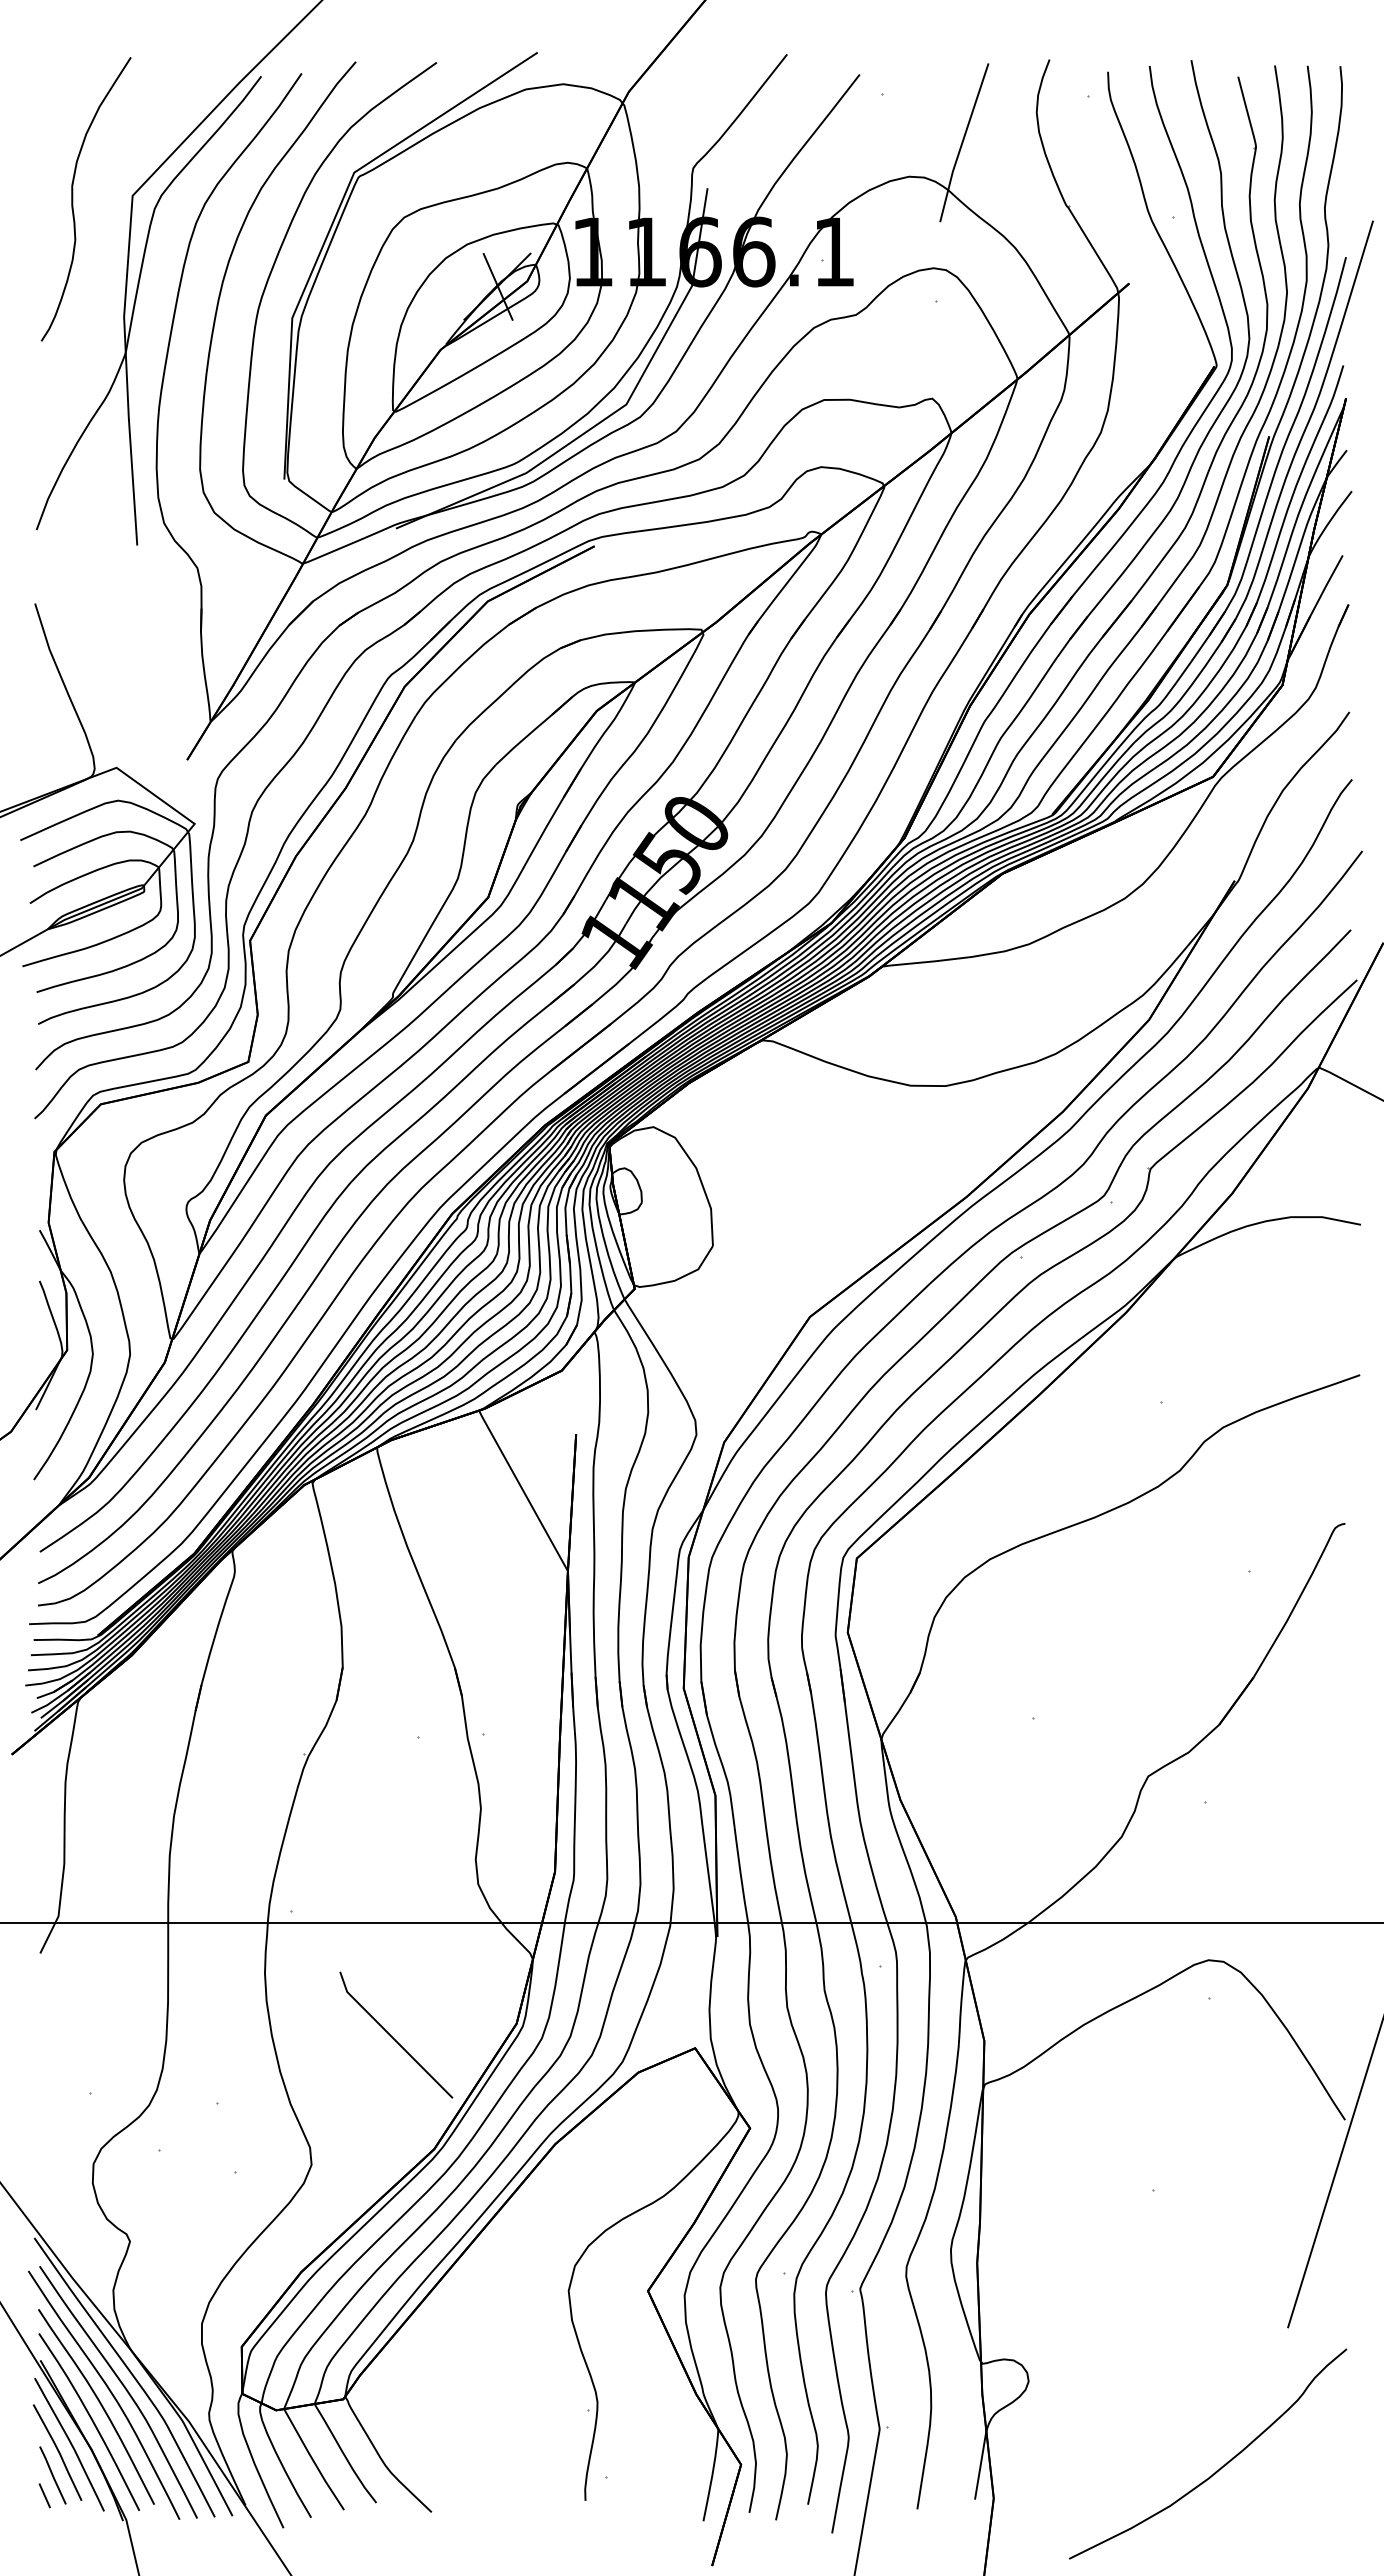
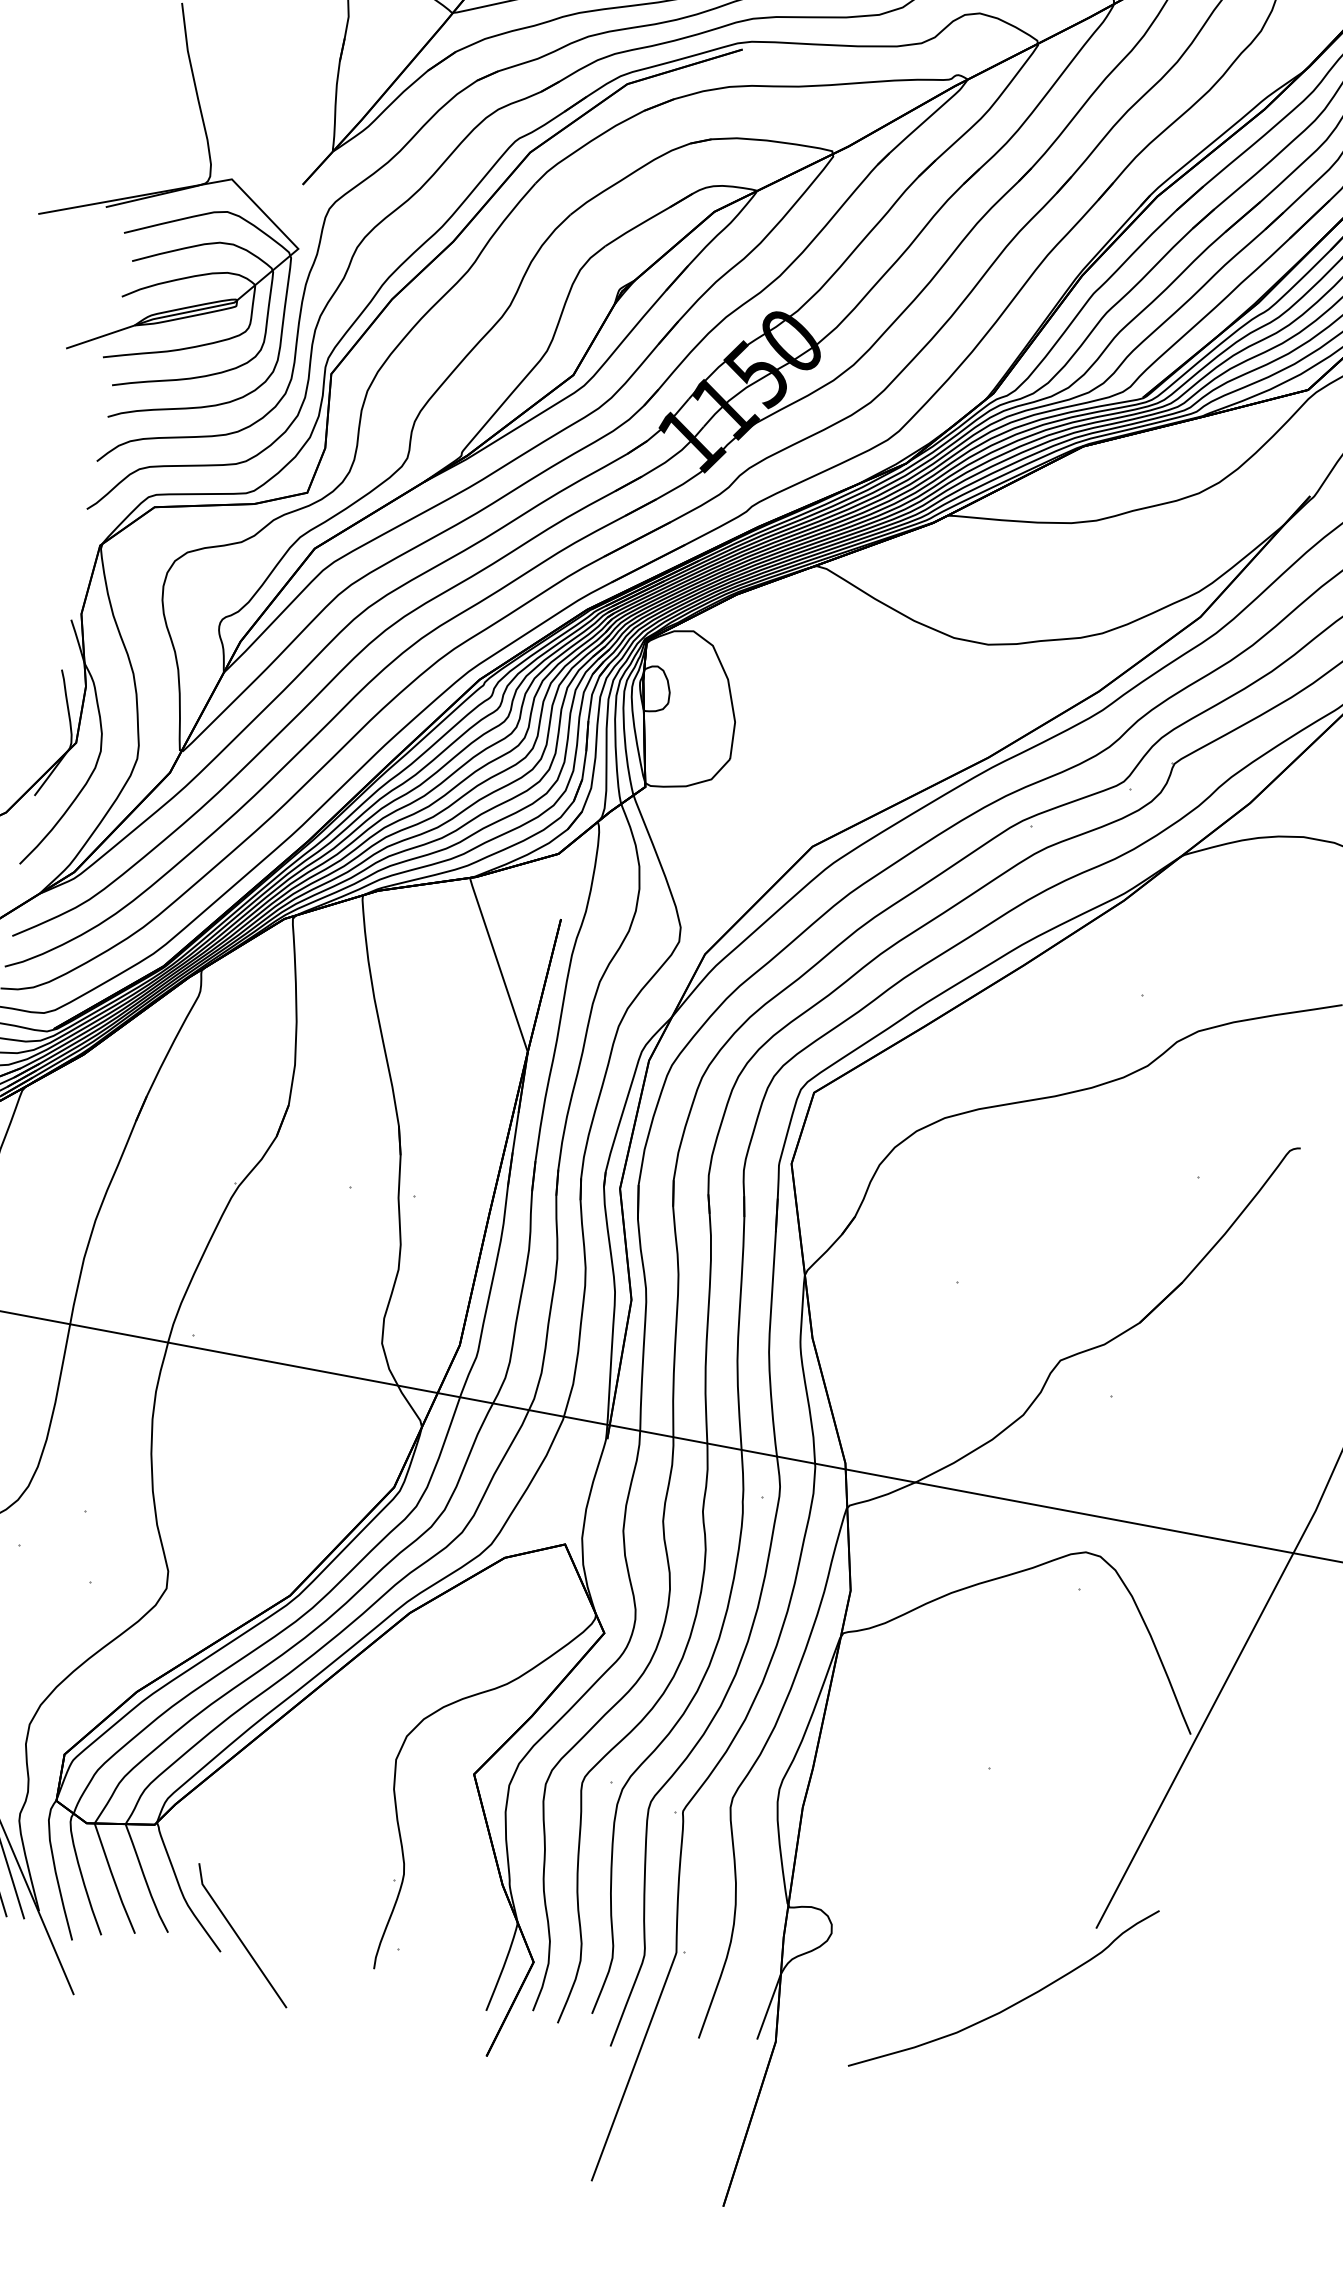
line: (393, 2037) -> (239, 1937), moved
curve: (1221, 2466) -> (1014, 2003), moved

